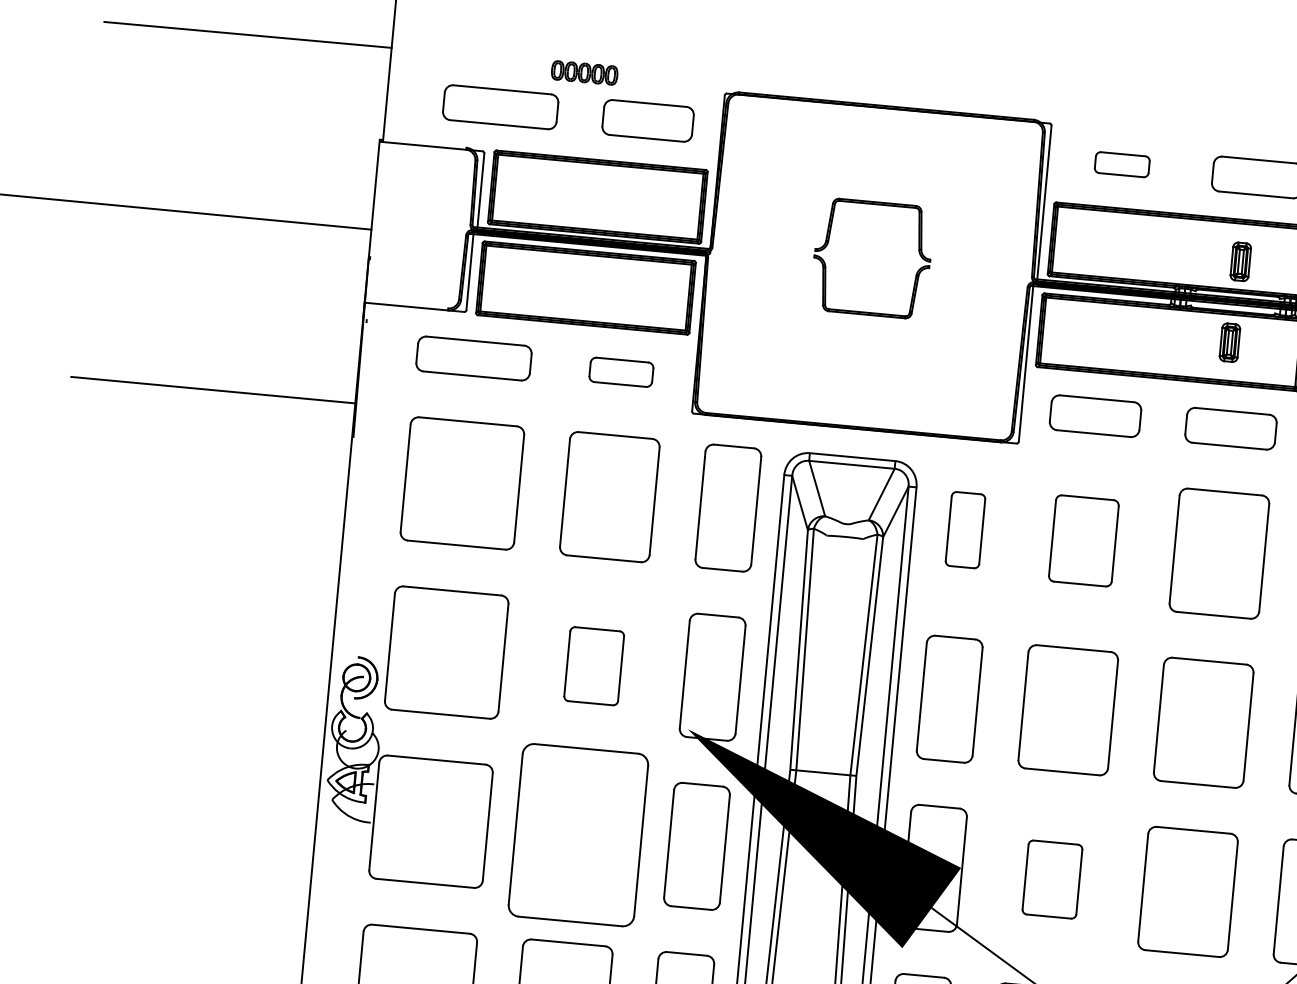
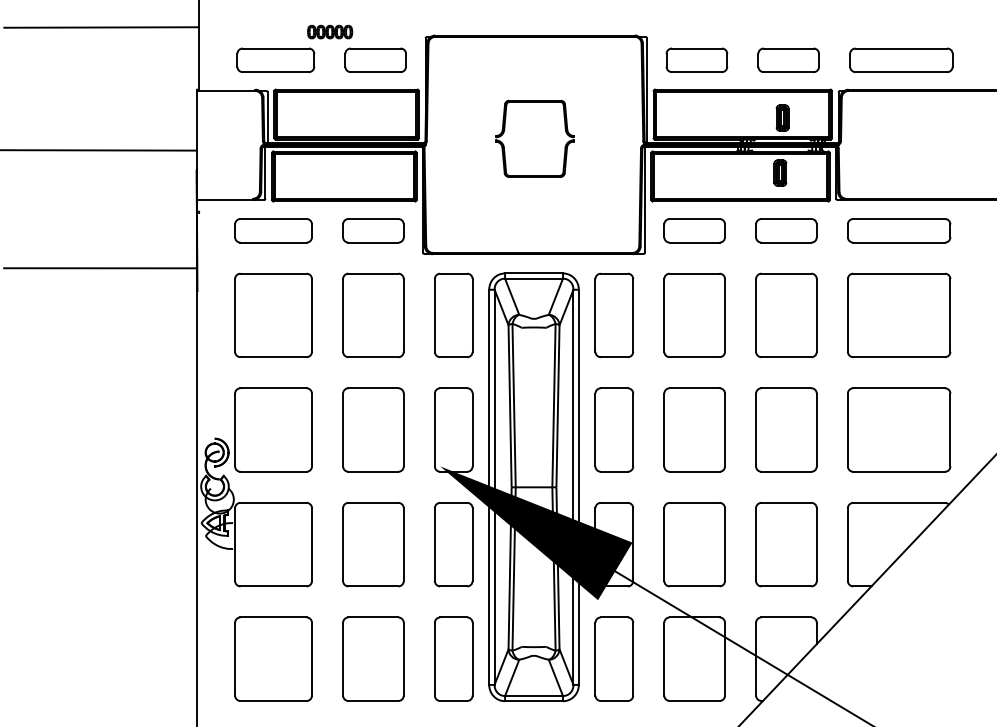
part: (1121, 163) -> (696, 59), size x1.67
part: (621, 371) -> (373, 230), size x1.43
part: (965, 530) -> (614, 315), size x1.67
part: (1083, 539) -> (694, 314), size x1.43
part: (594, 665) -> (373, 429), size x1.67
part: (578, 835) -> (373, 544), size x0.71
part: (1052, 879) -> (694, 544), size x1.67

